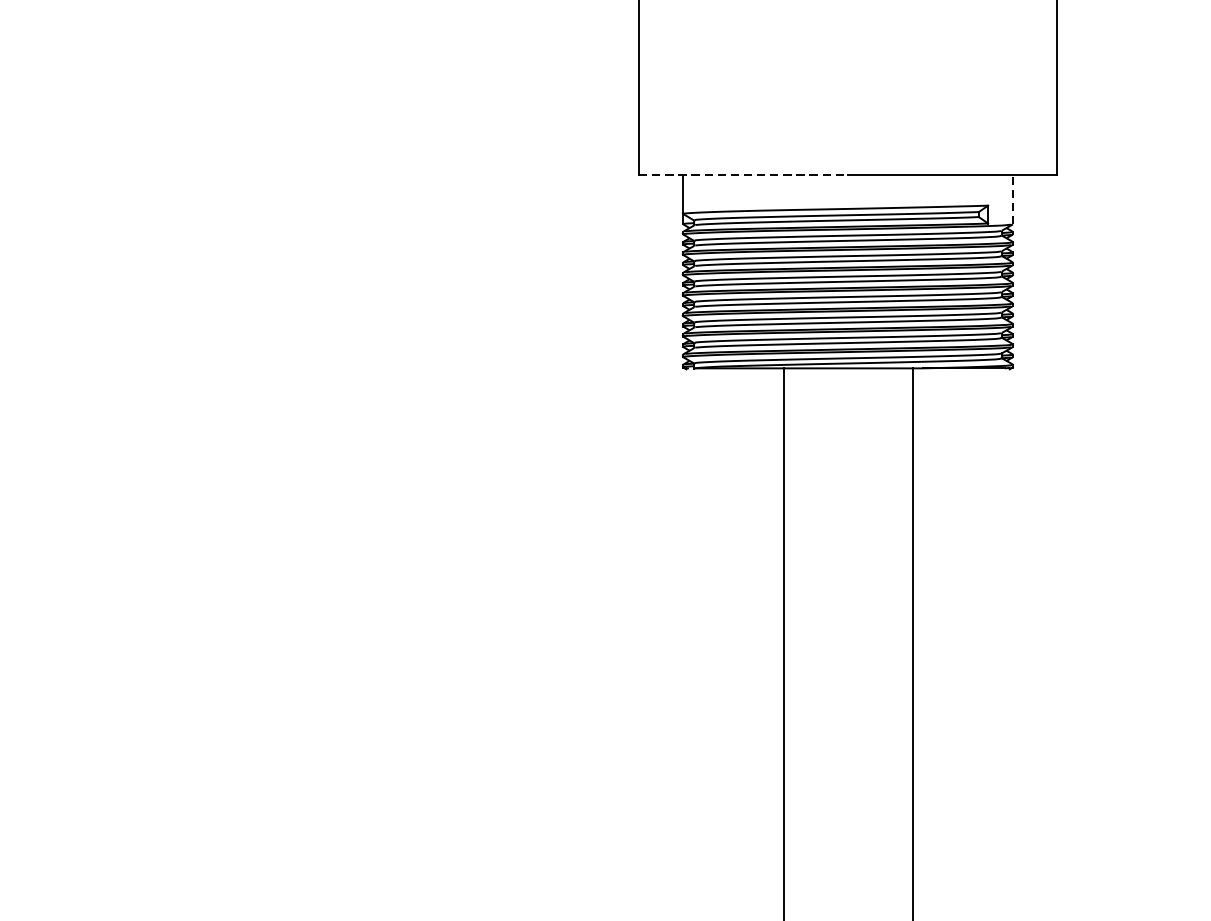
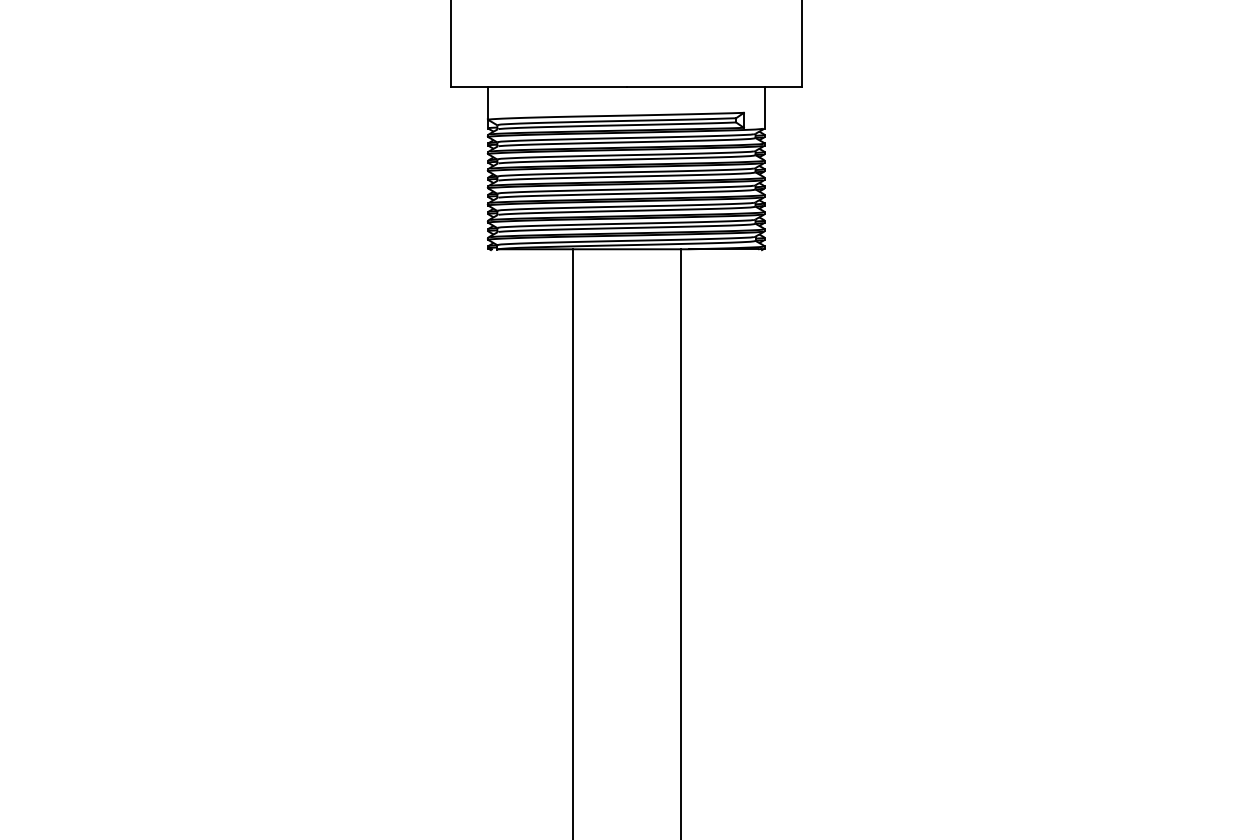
line: (743, 175) -> (538, 87), dashed -> solid
line: (1012, 199) -> (764, 107), dashed -> solid

